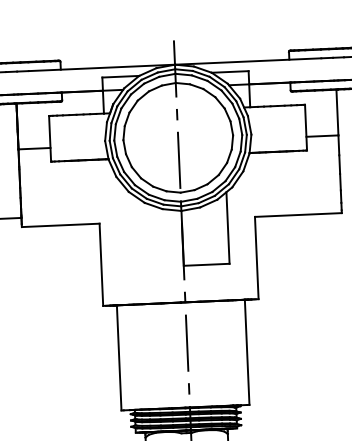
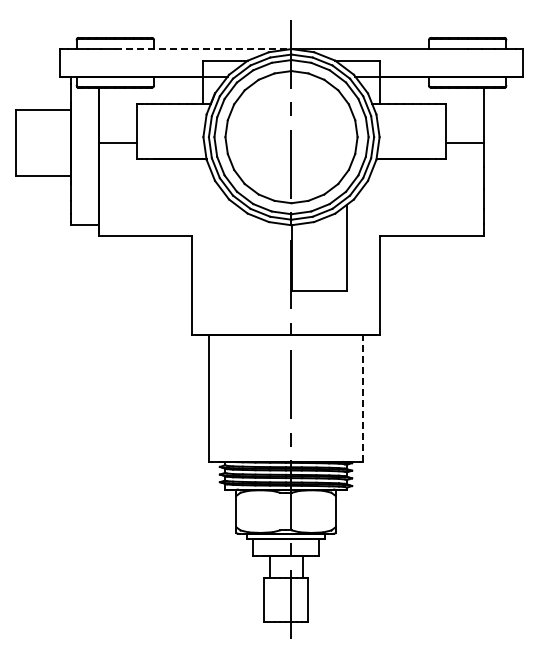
line: (102, 68) -> (203, 49), solid -> dashed
line: (247, 352) -> (363, 398), solid -> dashed

